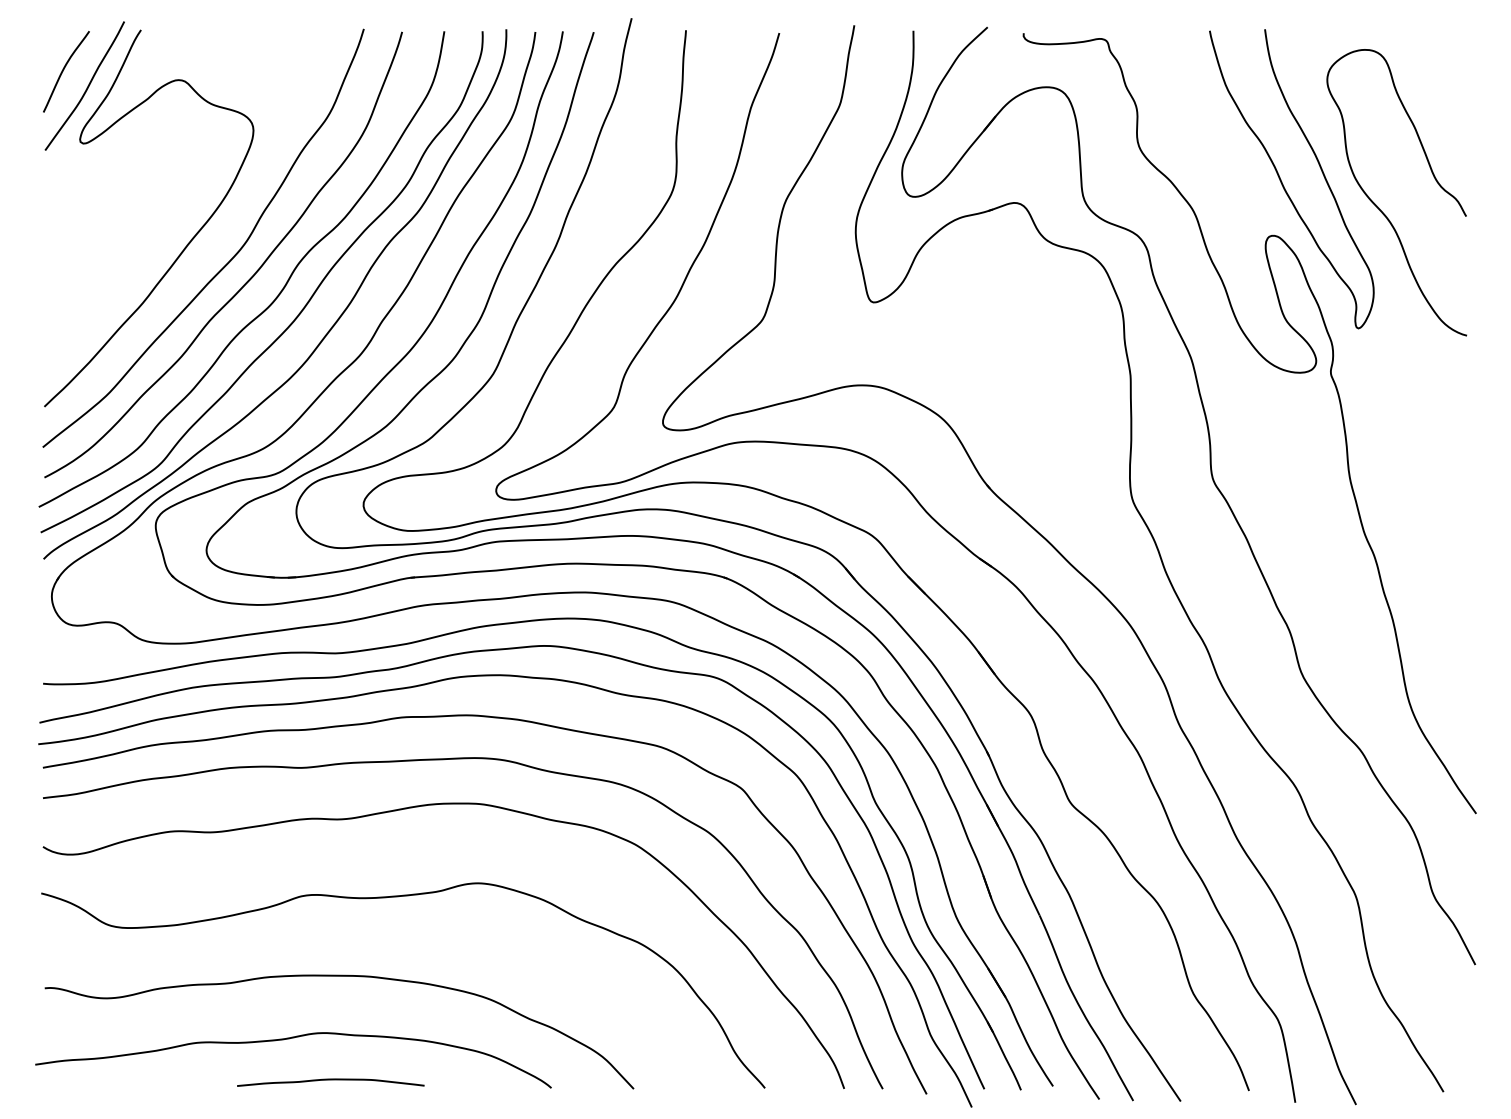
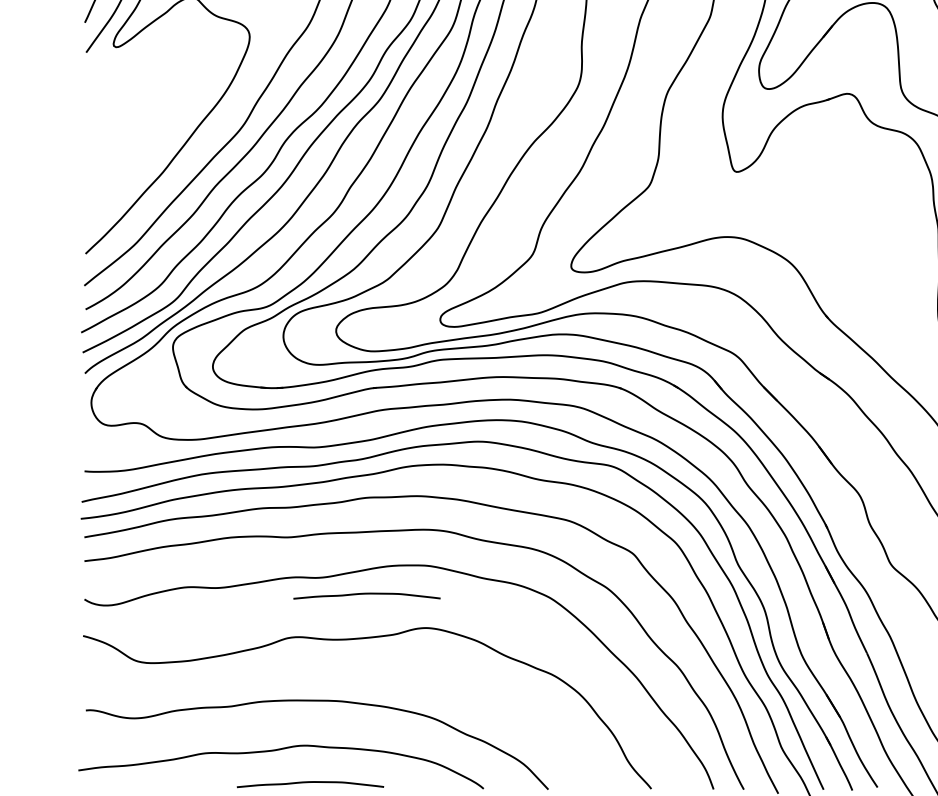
curve: (402, 840) -> (366, 594), added

